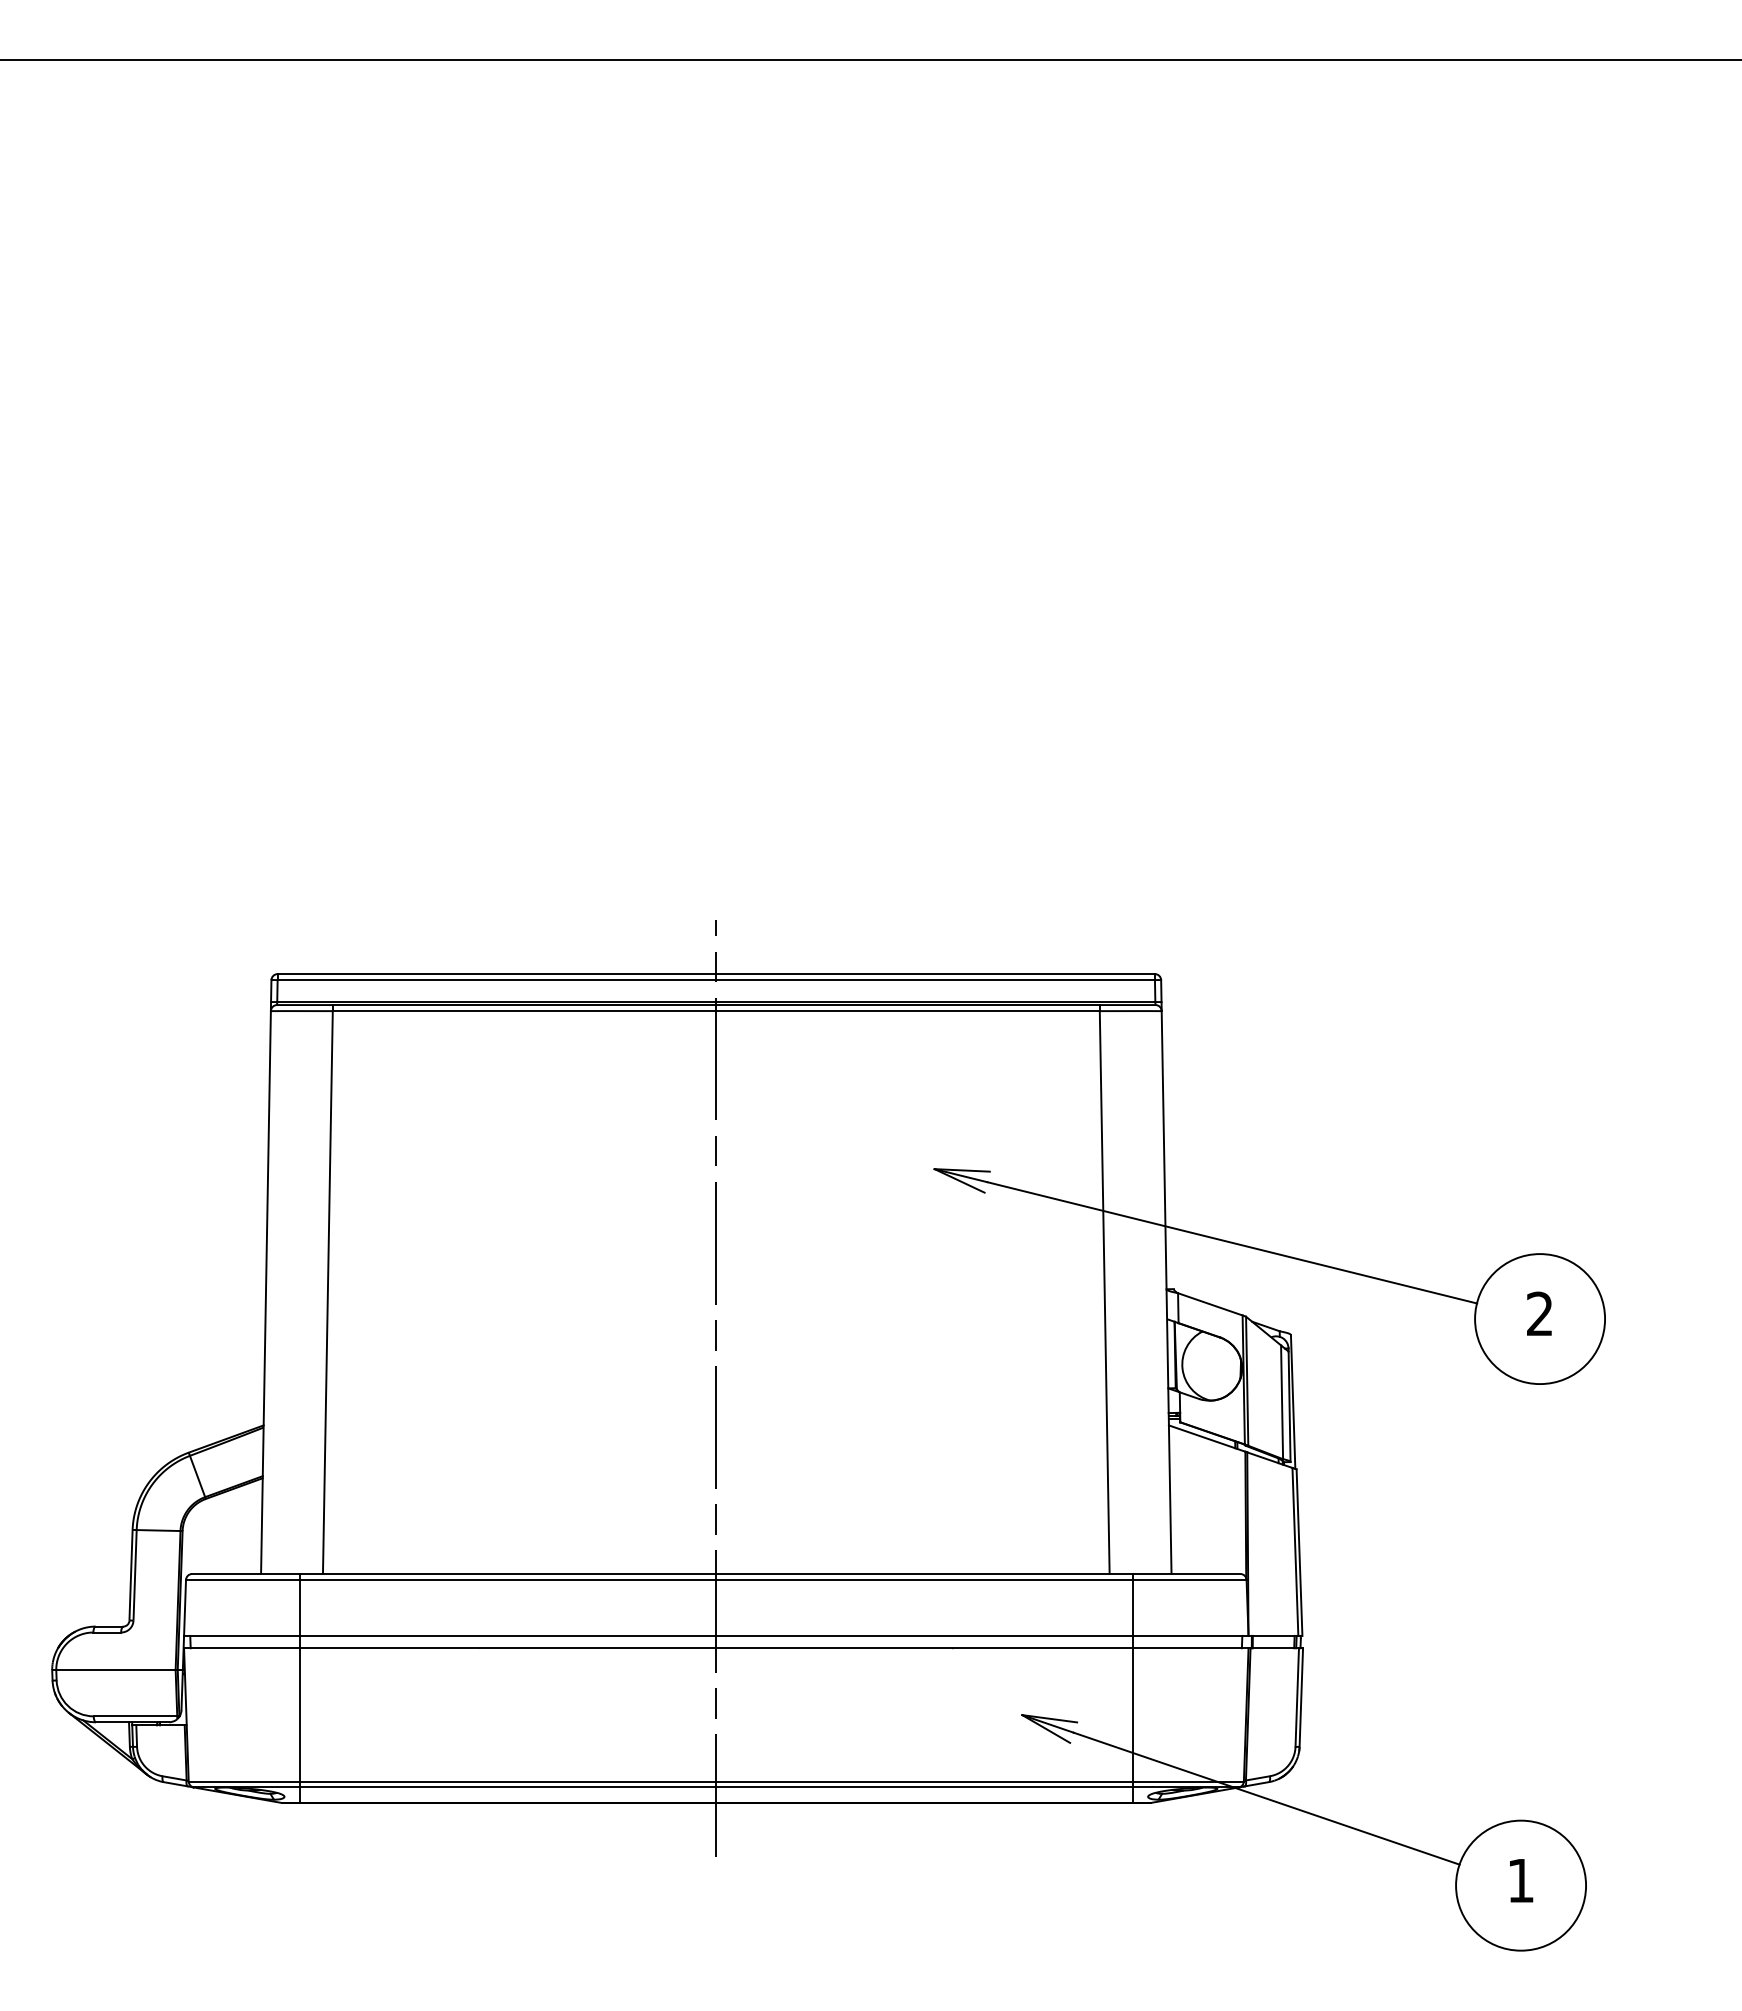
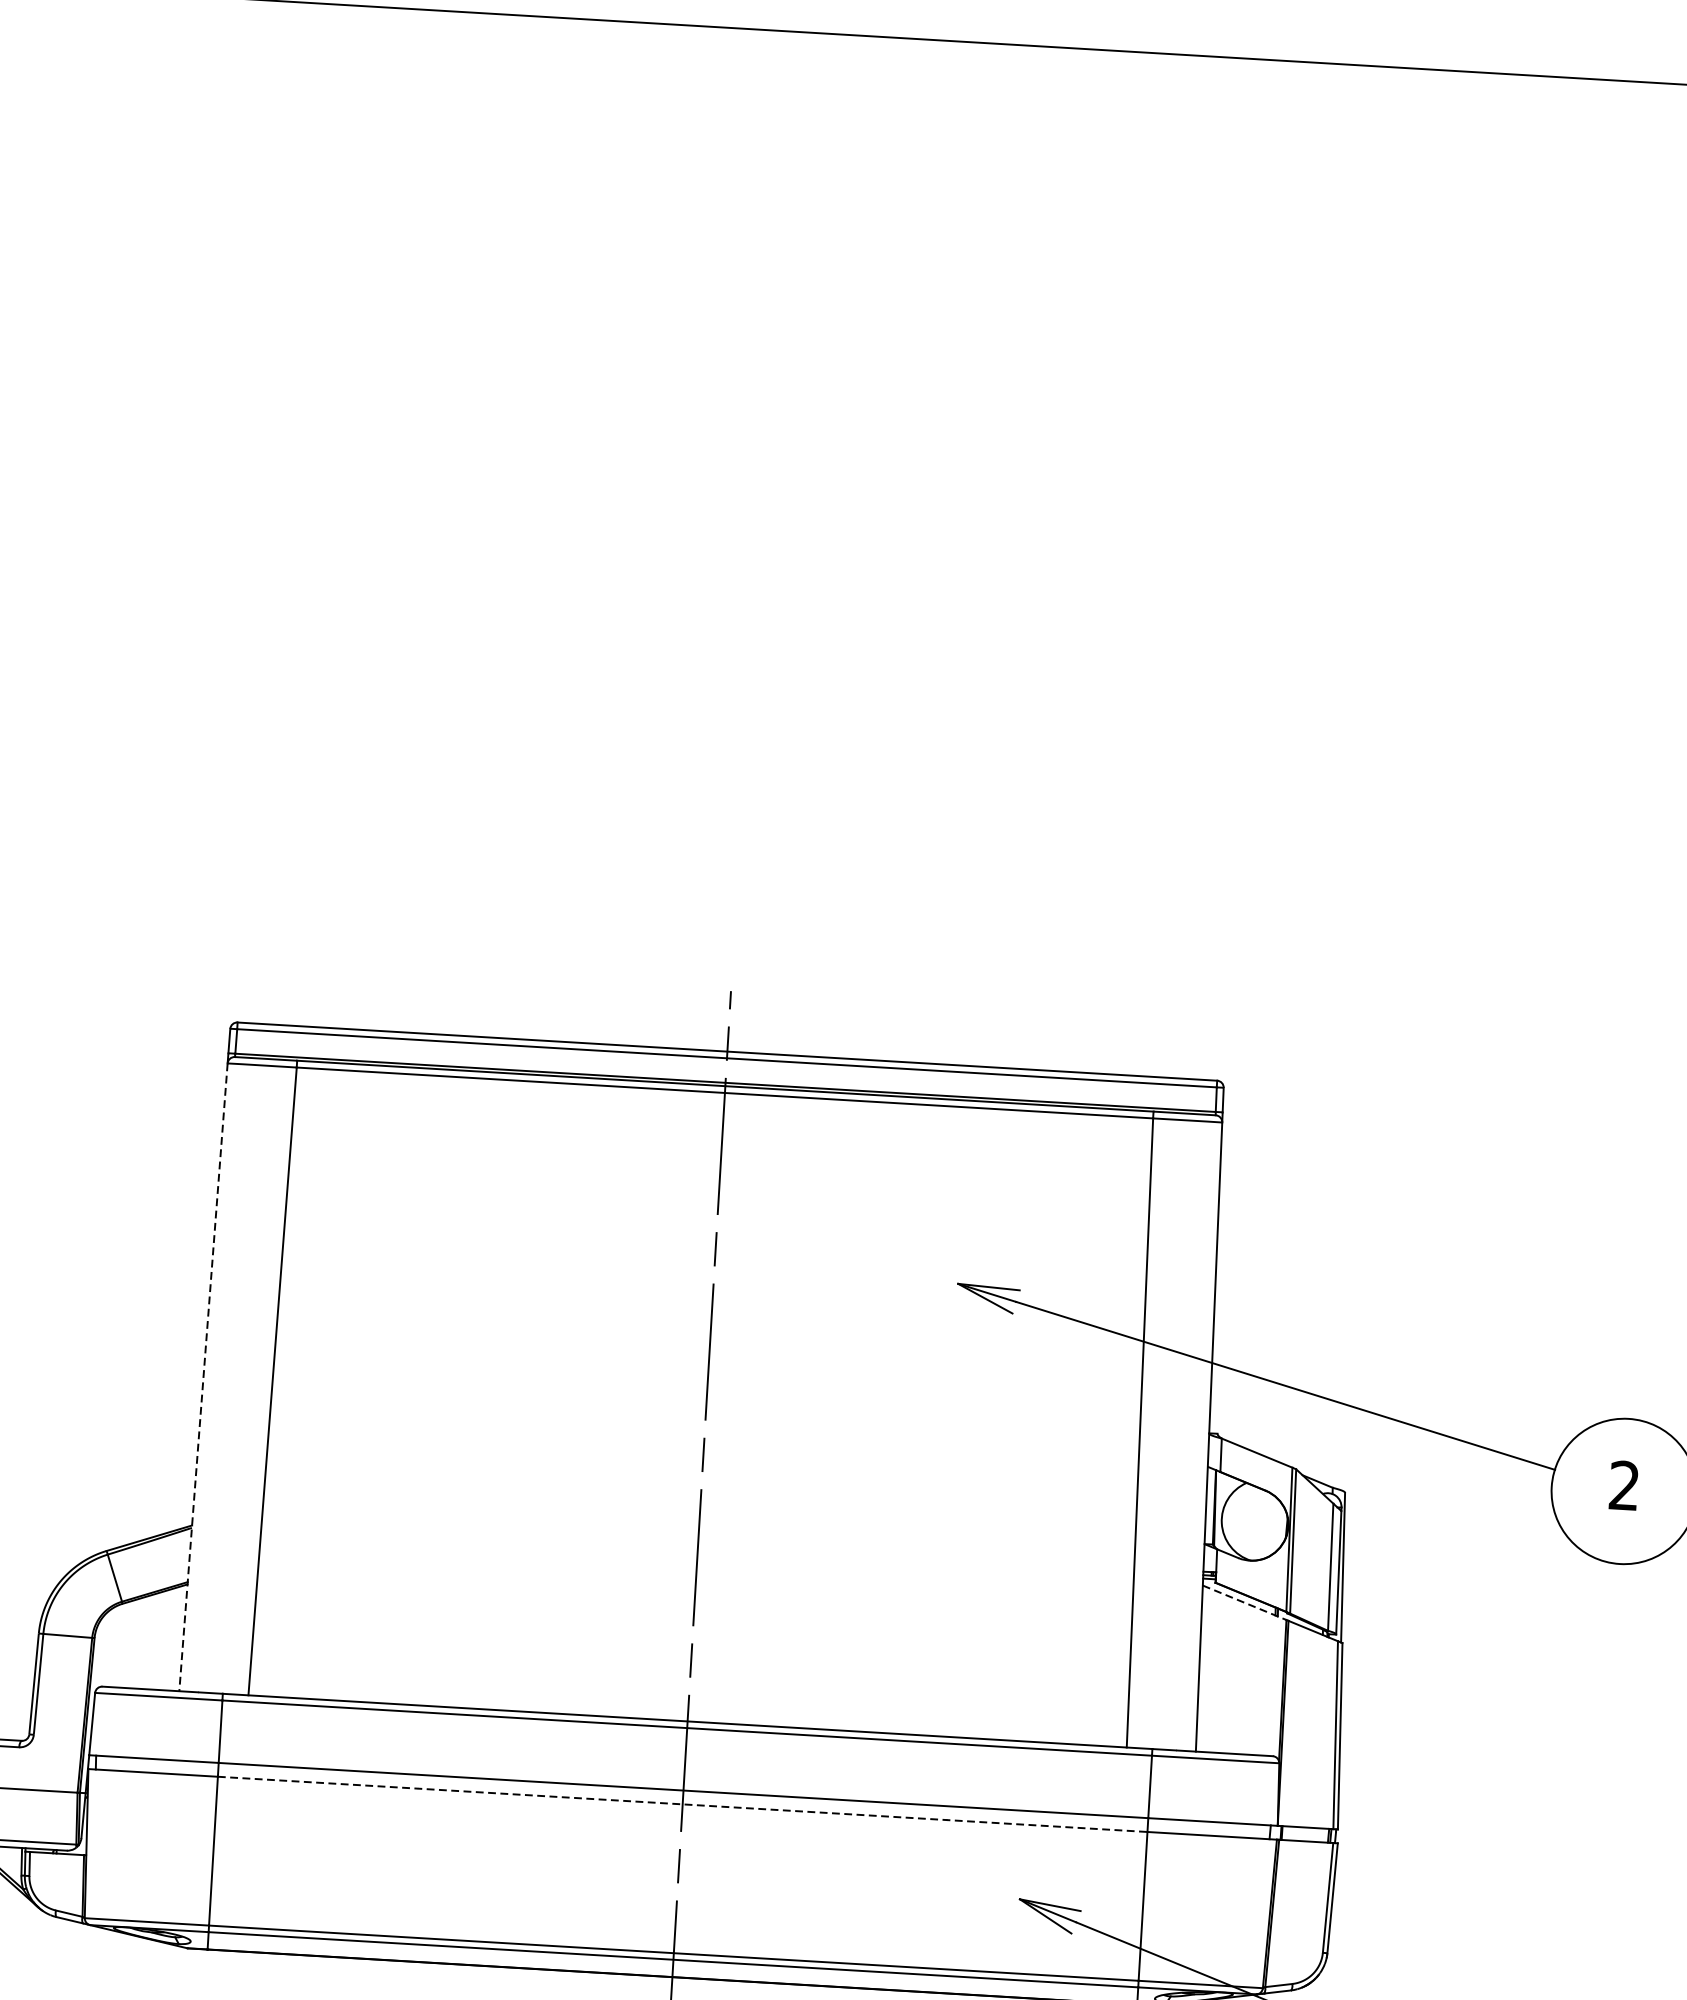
line: (265, 1293) -> (202, 1378), solid -> dashed
line: (1207, 1438) -> (1245, 1602), solid -> dashed
line: (716, 1648) -> (682, 1804), solid -> dashed

